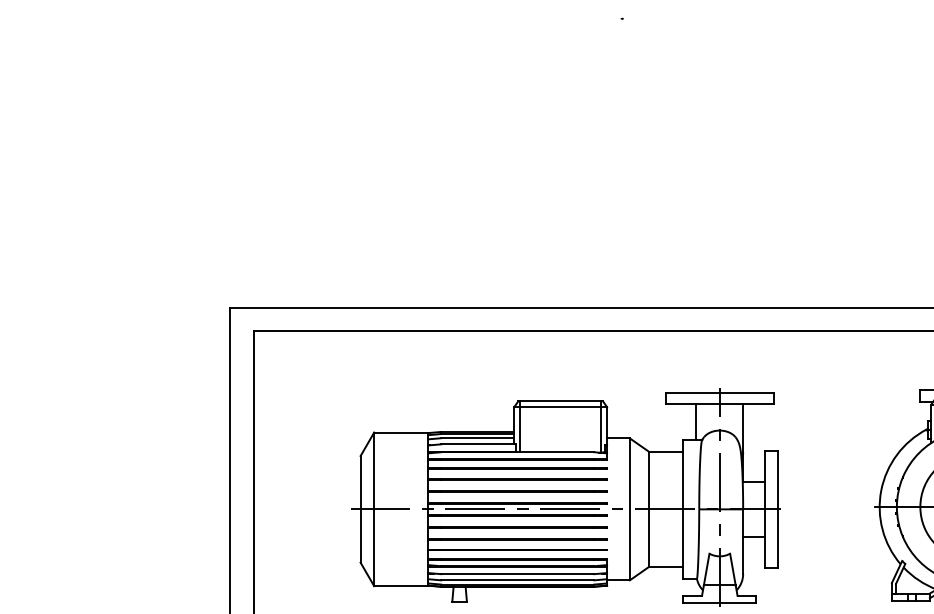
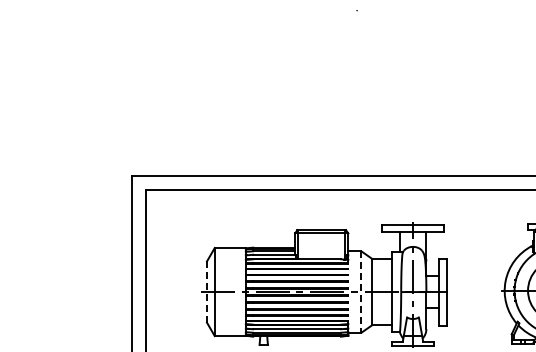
line: (359, 510) -> (206, 292), solid -> dashed
line: (630, 510) -> (361, 292), solid -> dashed

